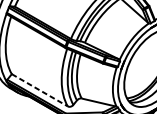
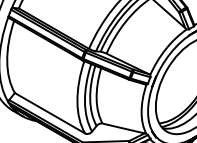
line: (40, 90) -> (50, 113), dashed -> solid

